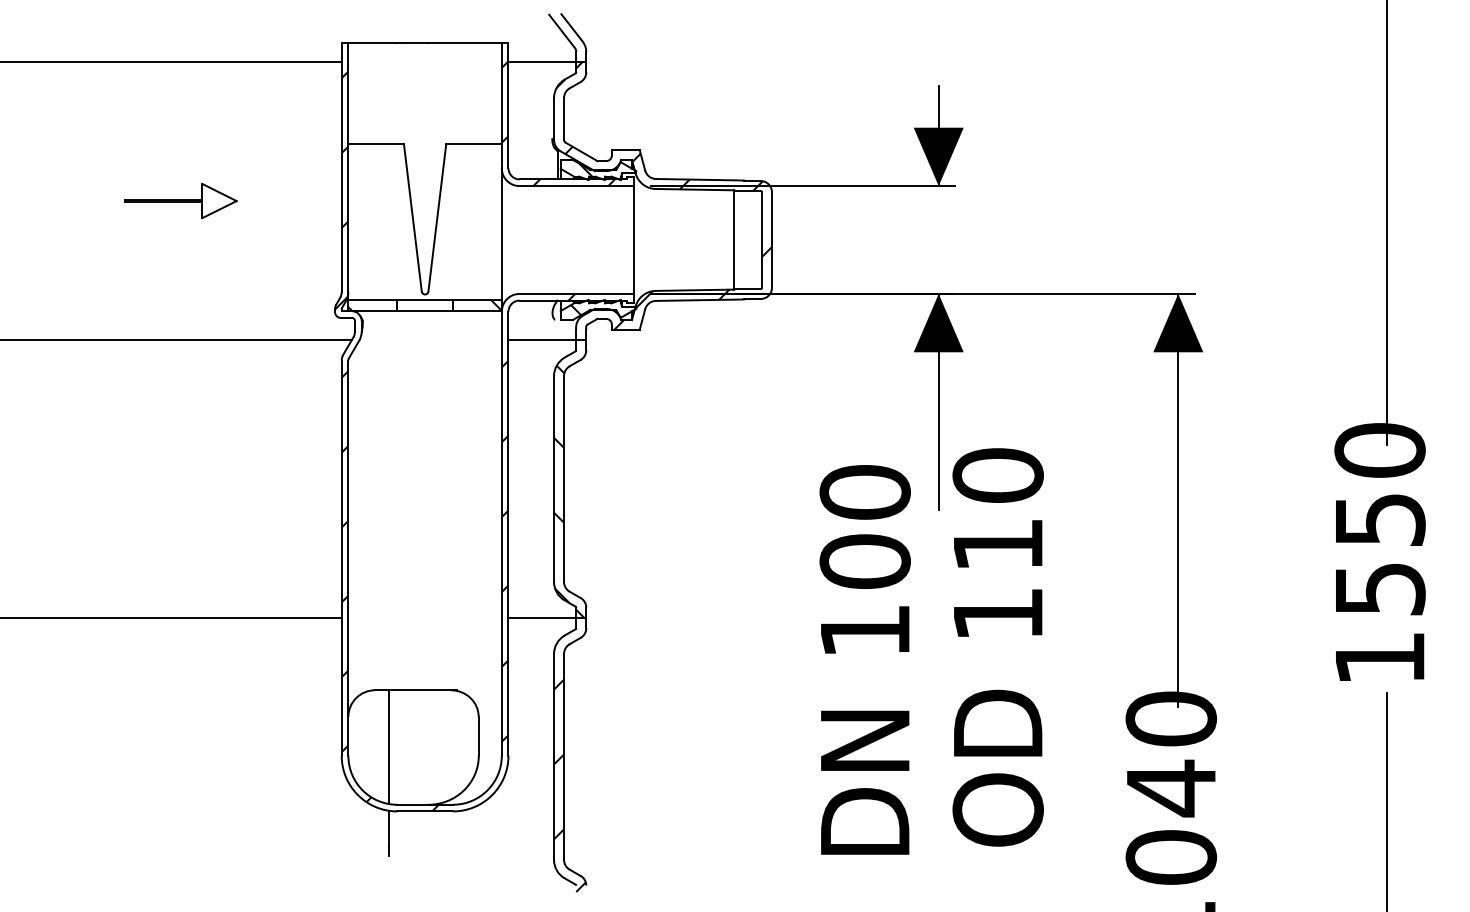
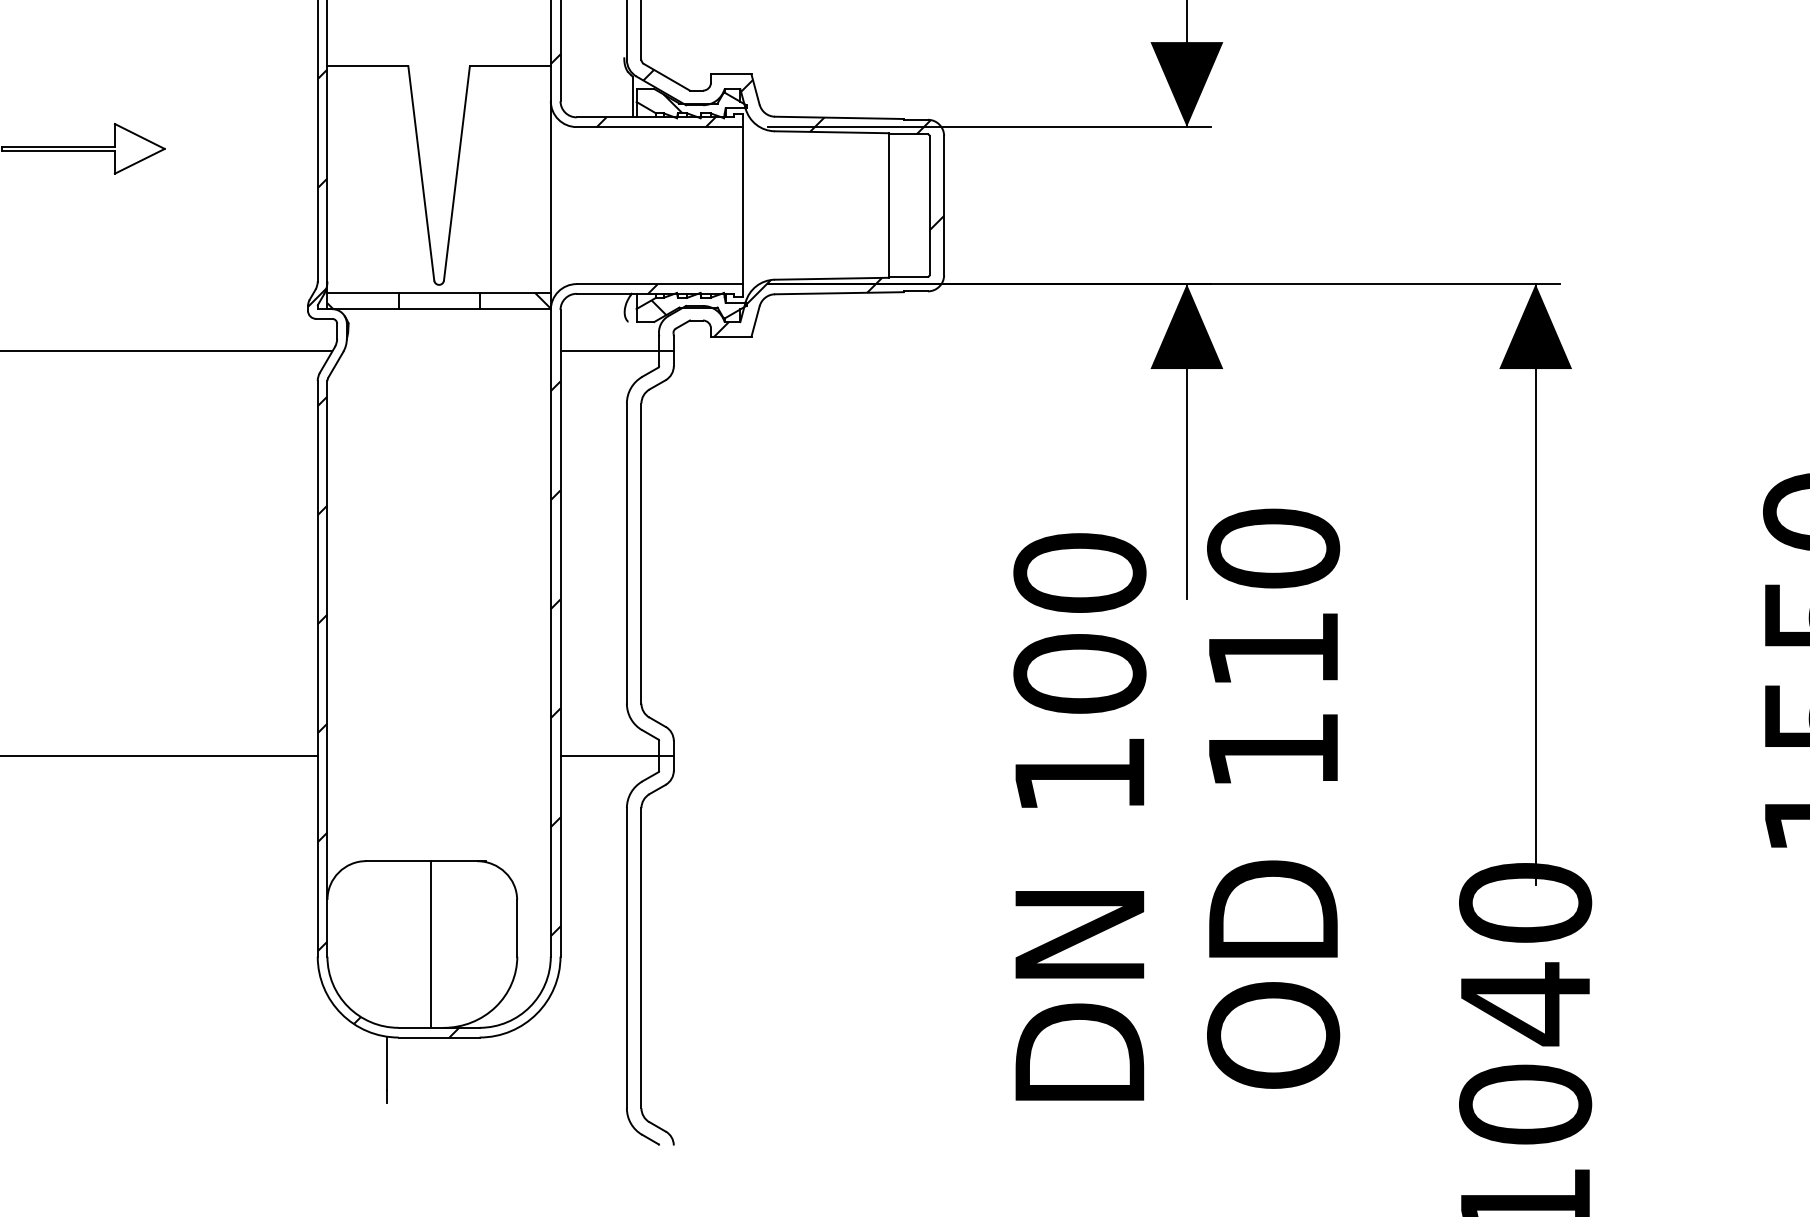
hatch: (569, 491) -> (649, 571), removed
line: (389, 747) -> (430, 944), moved
hatch: (569, 785) -> (649, 999), removed

